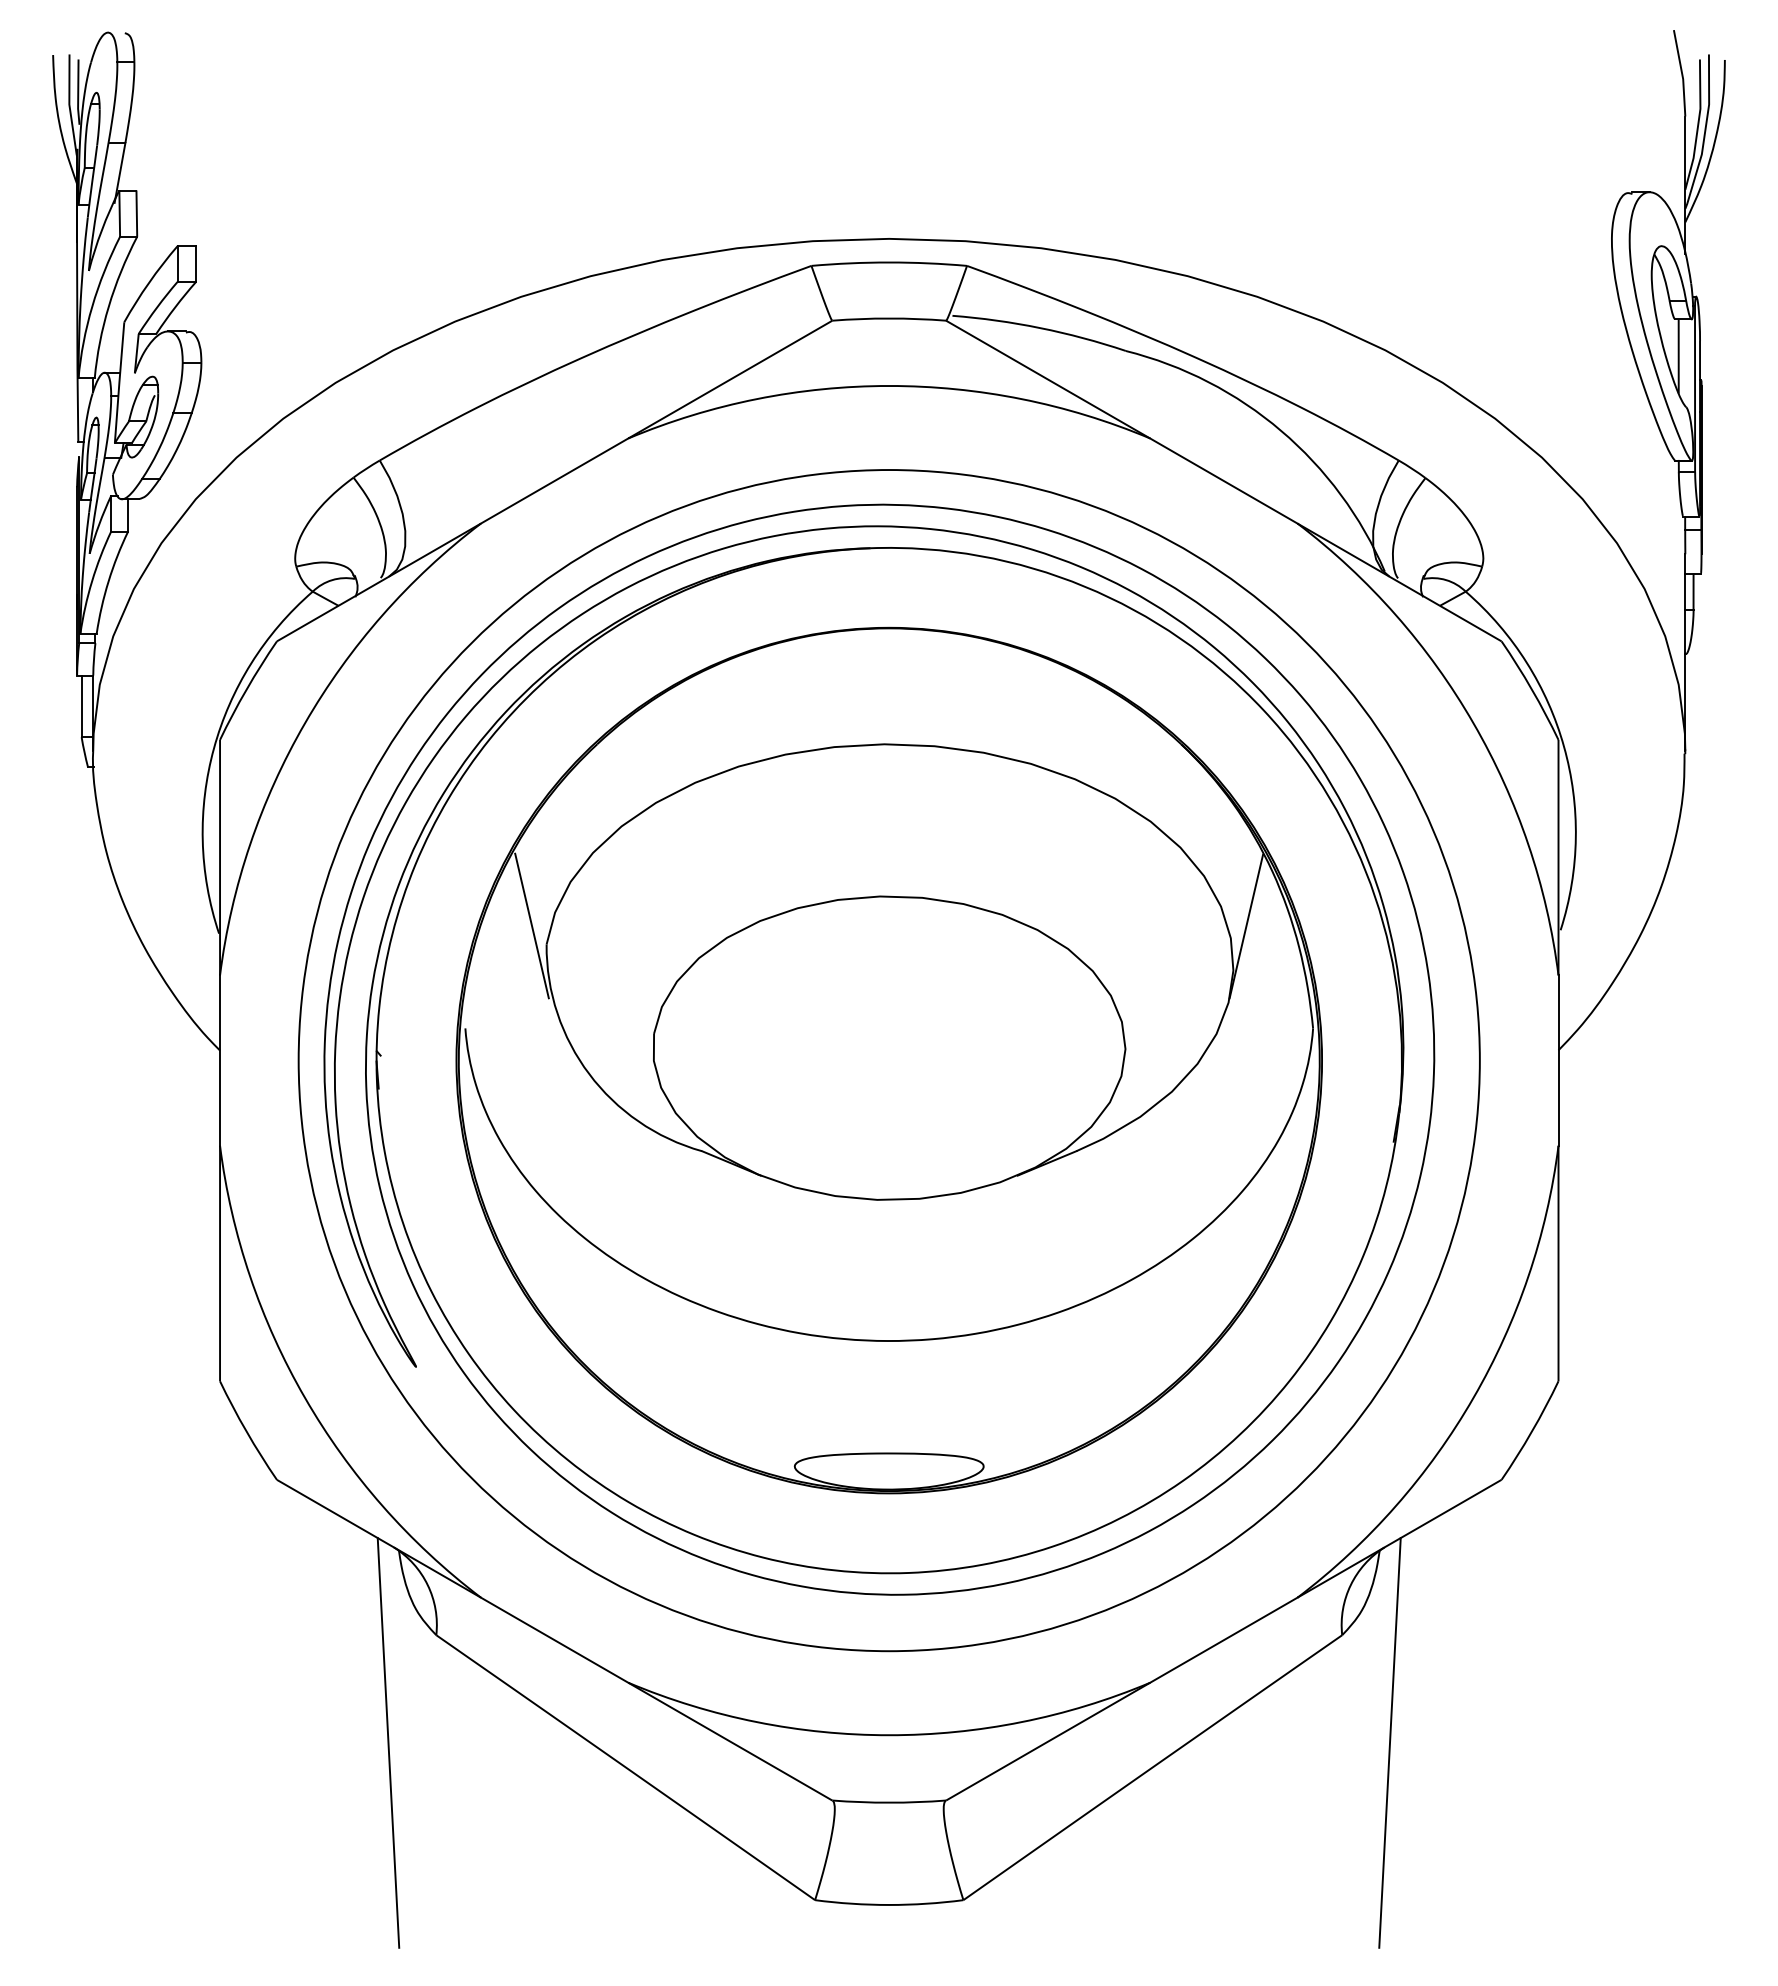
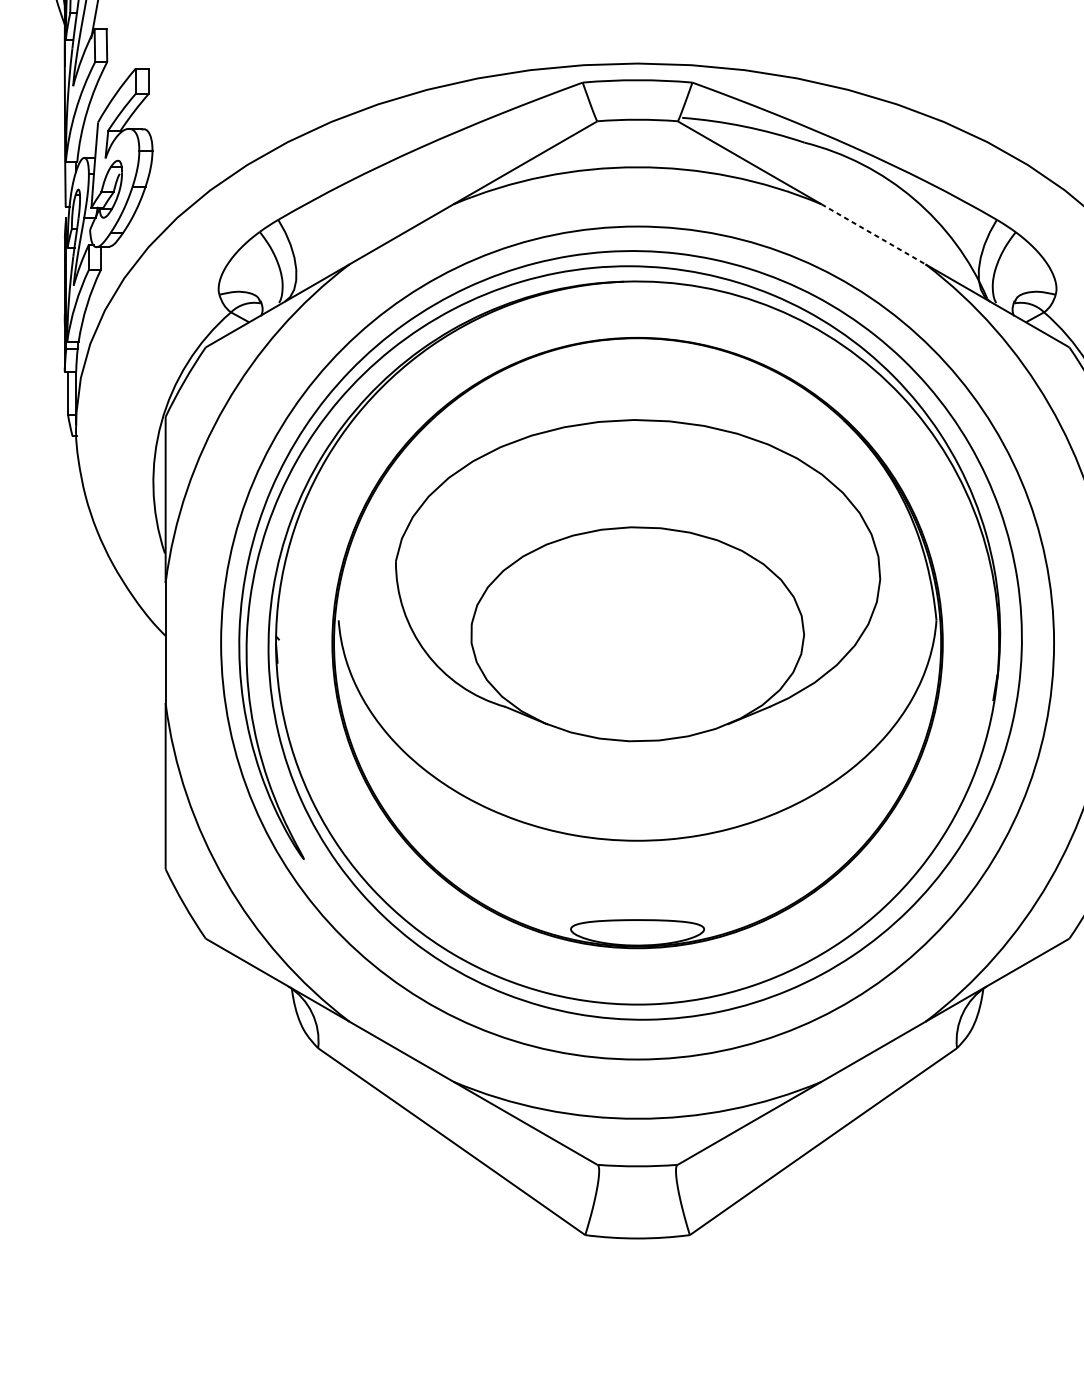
line: (1224, 481) -> (873, 234), solid -> dashed
line: (531, 925) -> (385, 547), removed
line: (1246, 926) -> (889, 548), removed
line: (388, 1742) -> (284, 1123), removed
line: (1389, 1742) -> (990, 1123), removed

